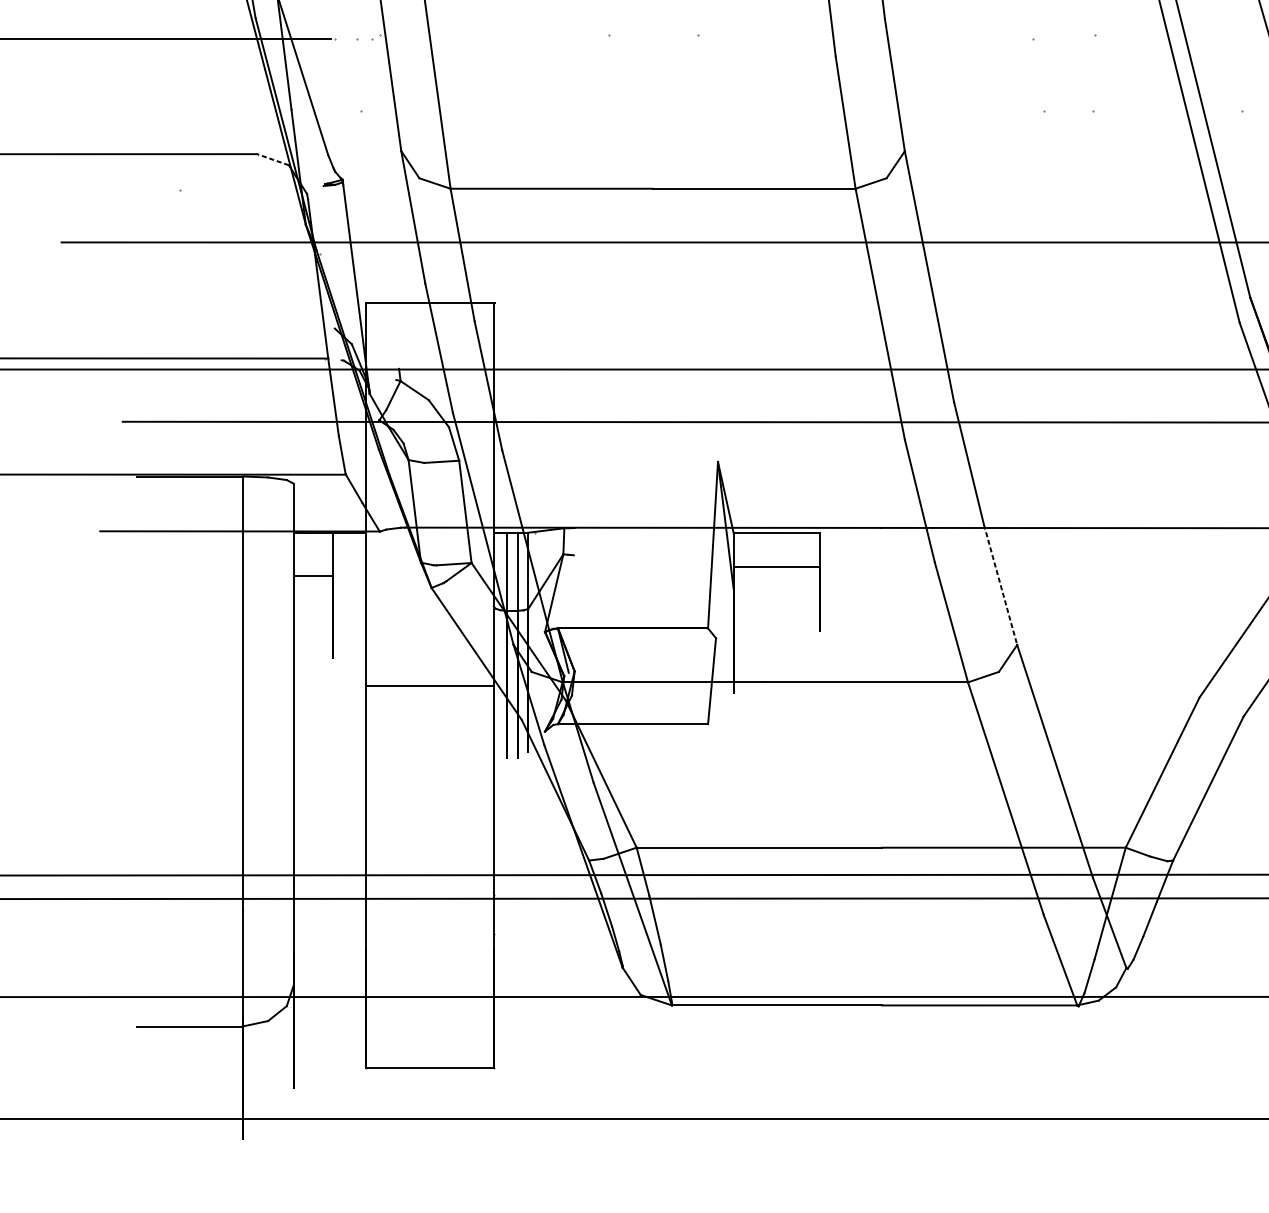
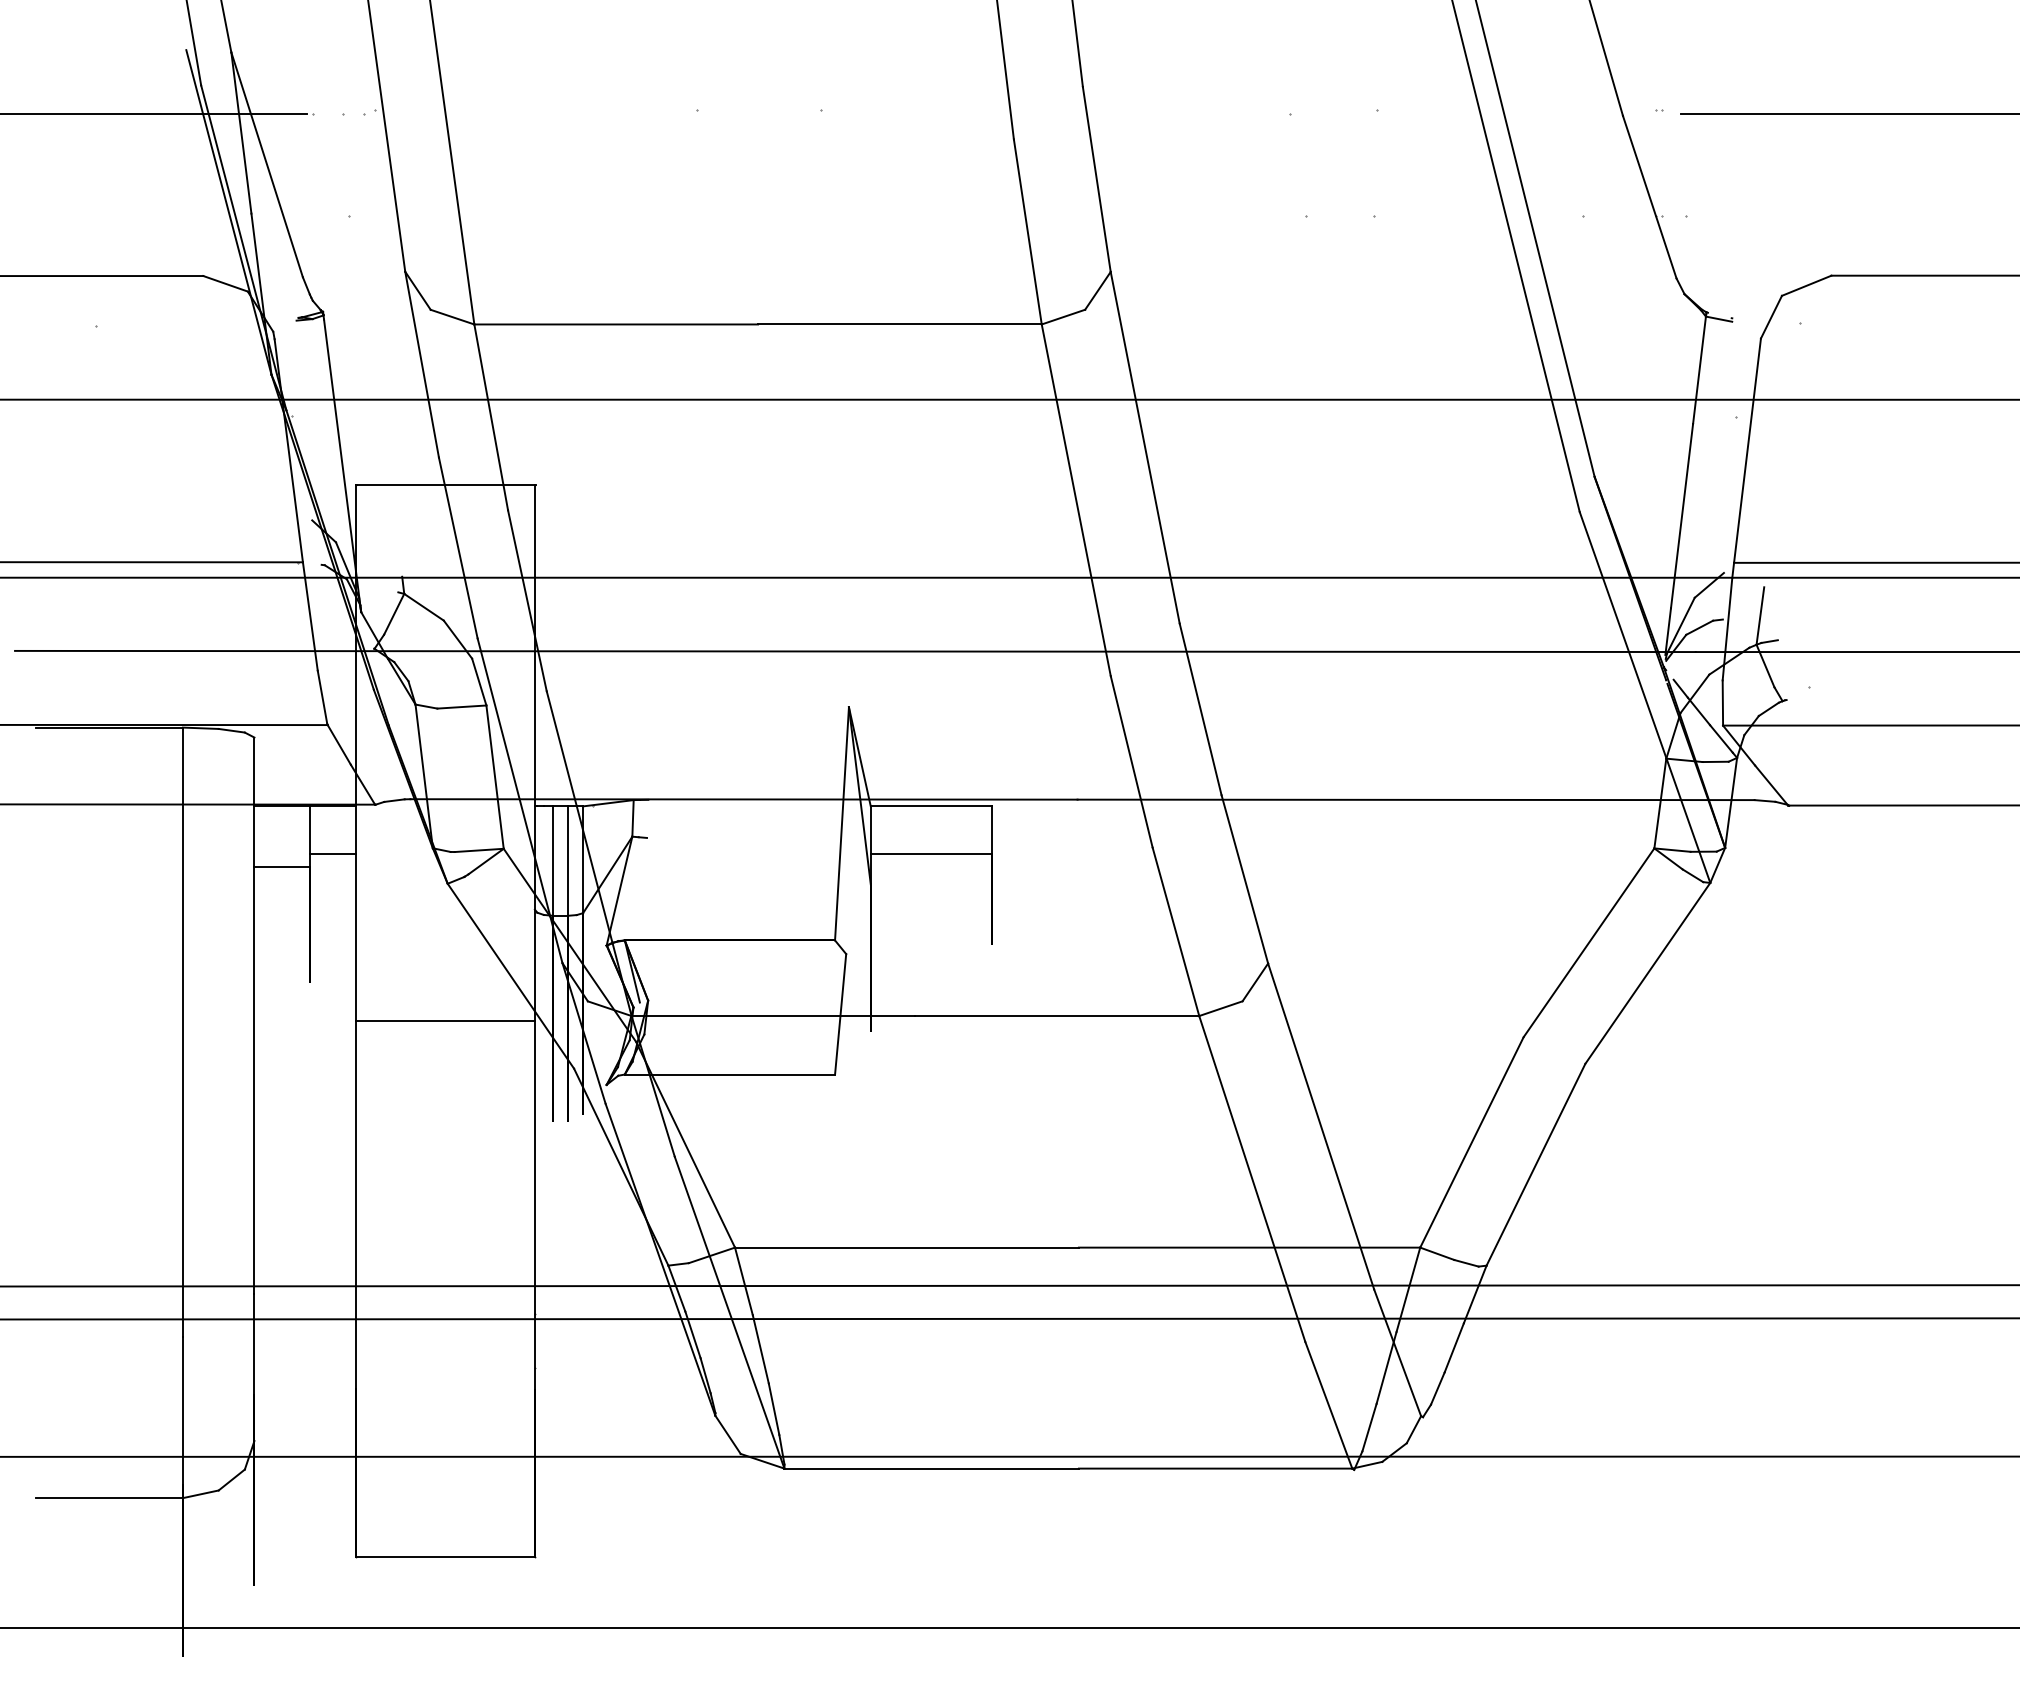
line: (272, 159) -> (225, 283), dashed -> solid
line: (349, 567) -> (332, 854), added
line: (1000, 584) -> (1244, 879), dashed -> solid

